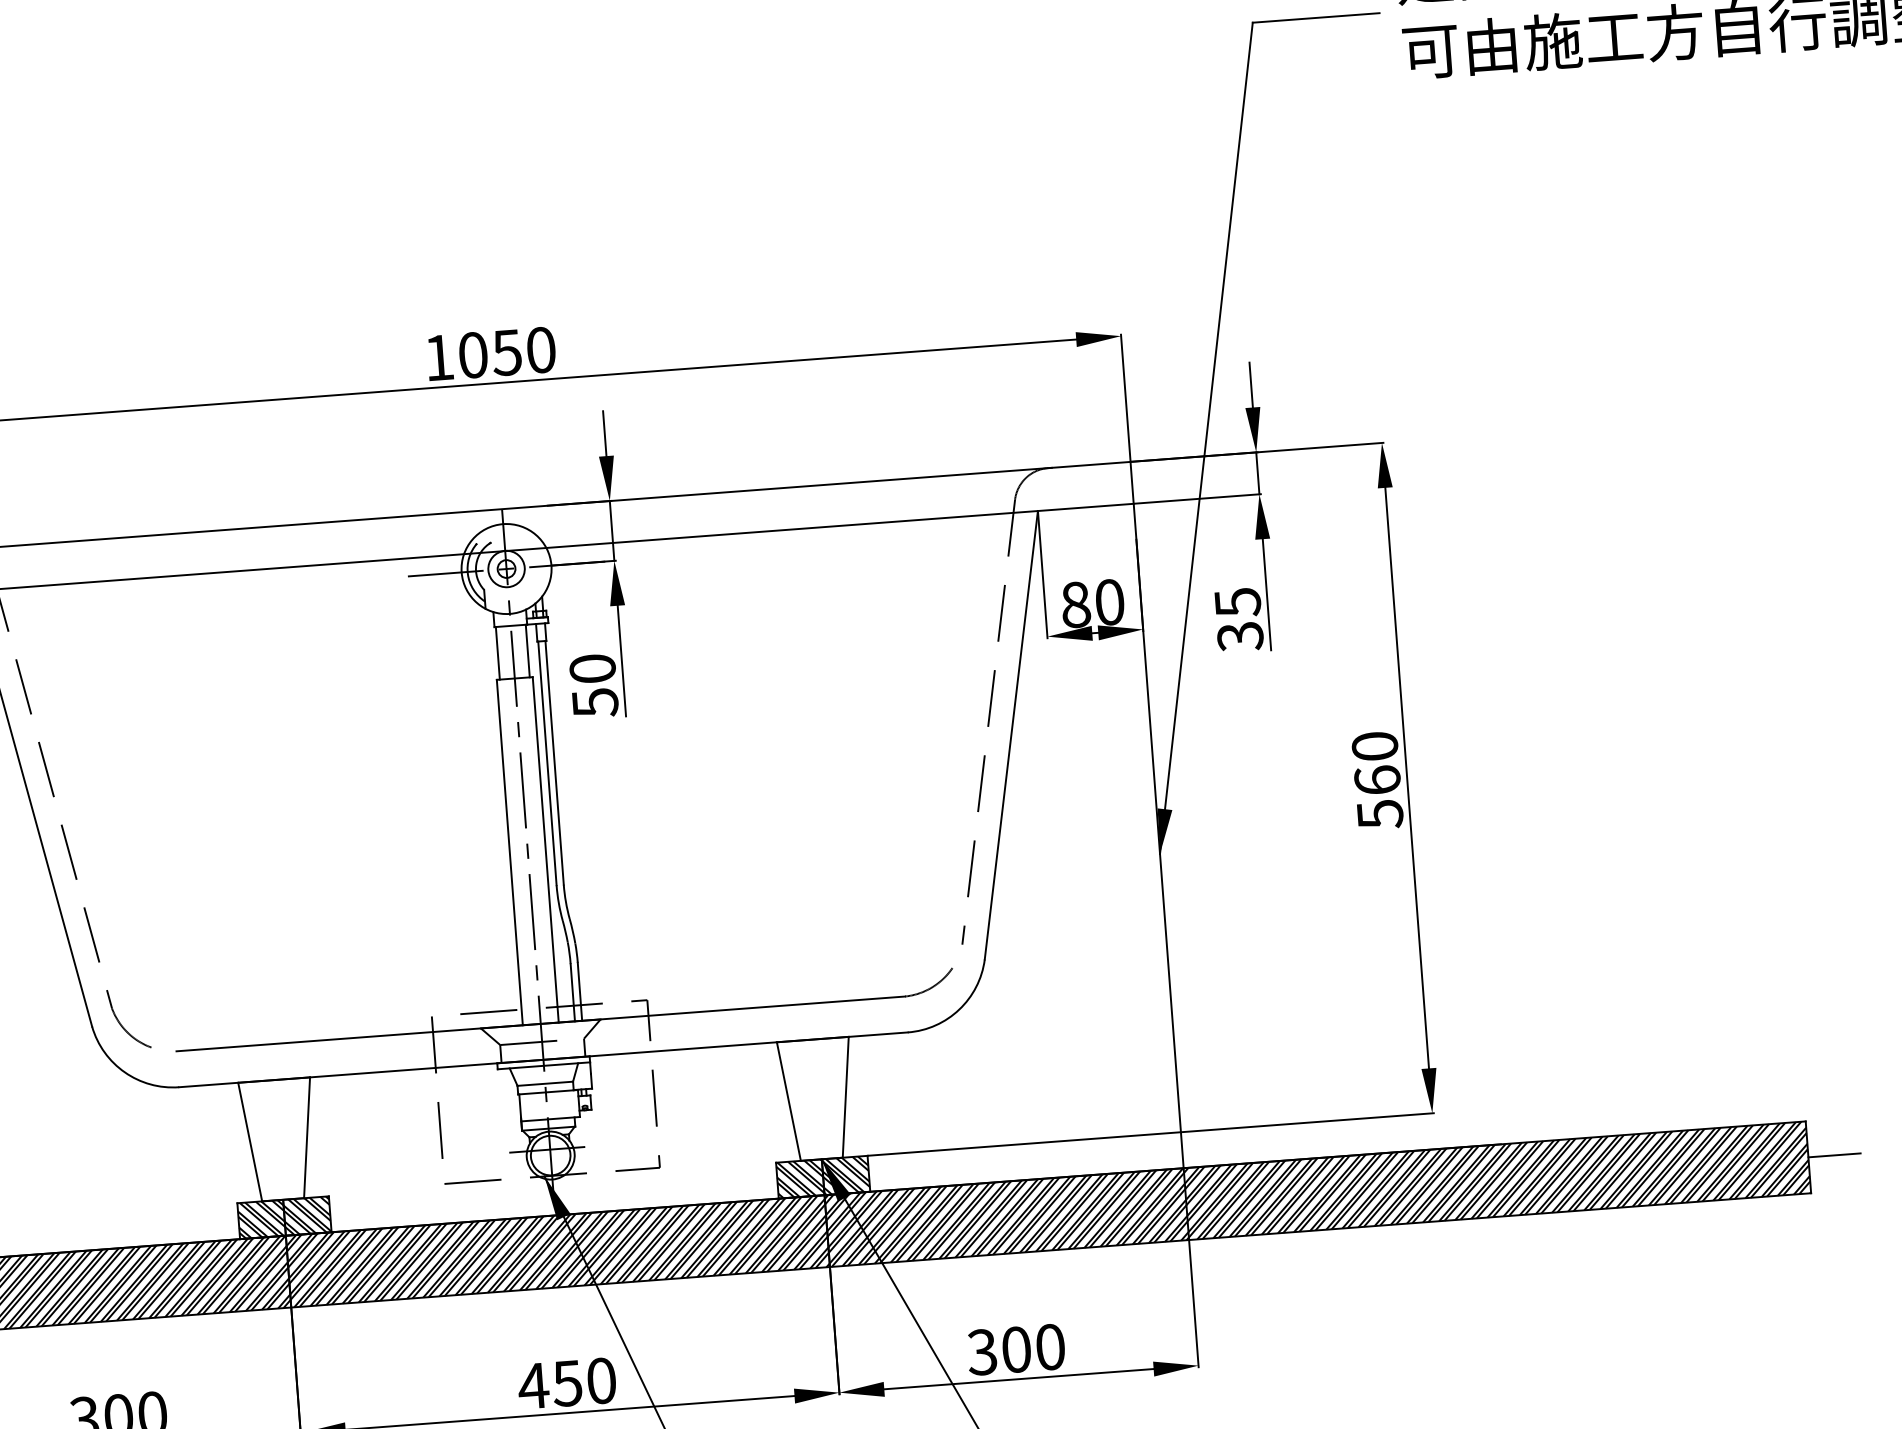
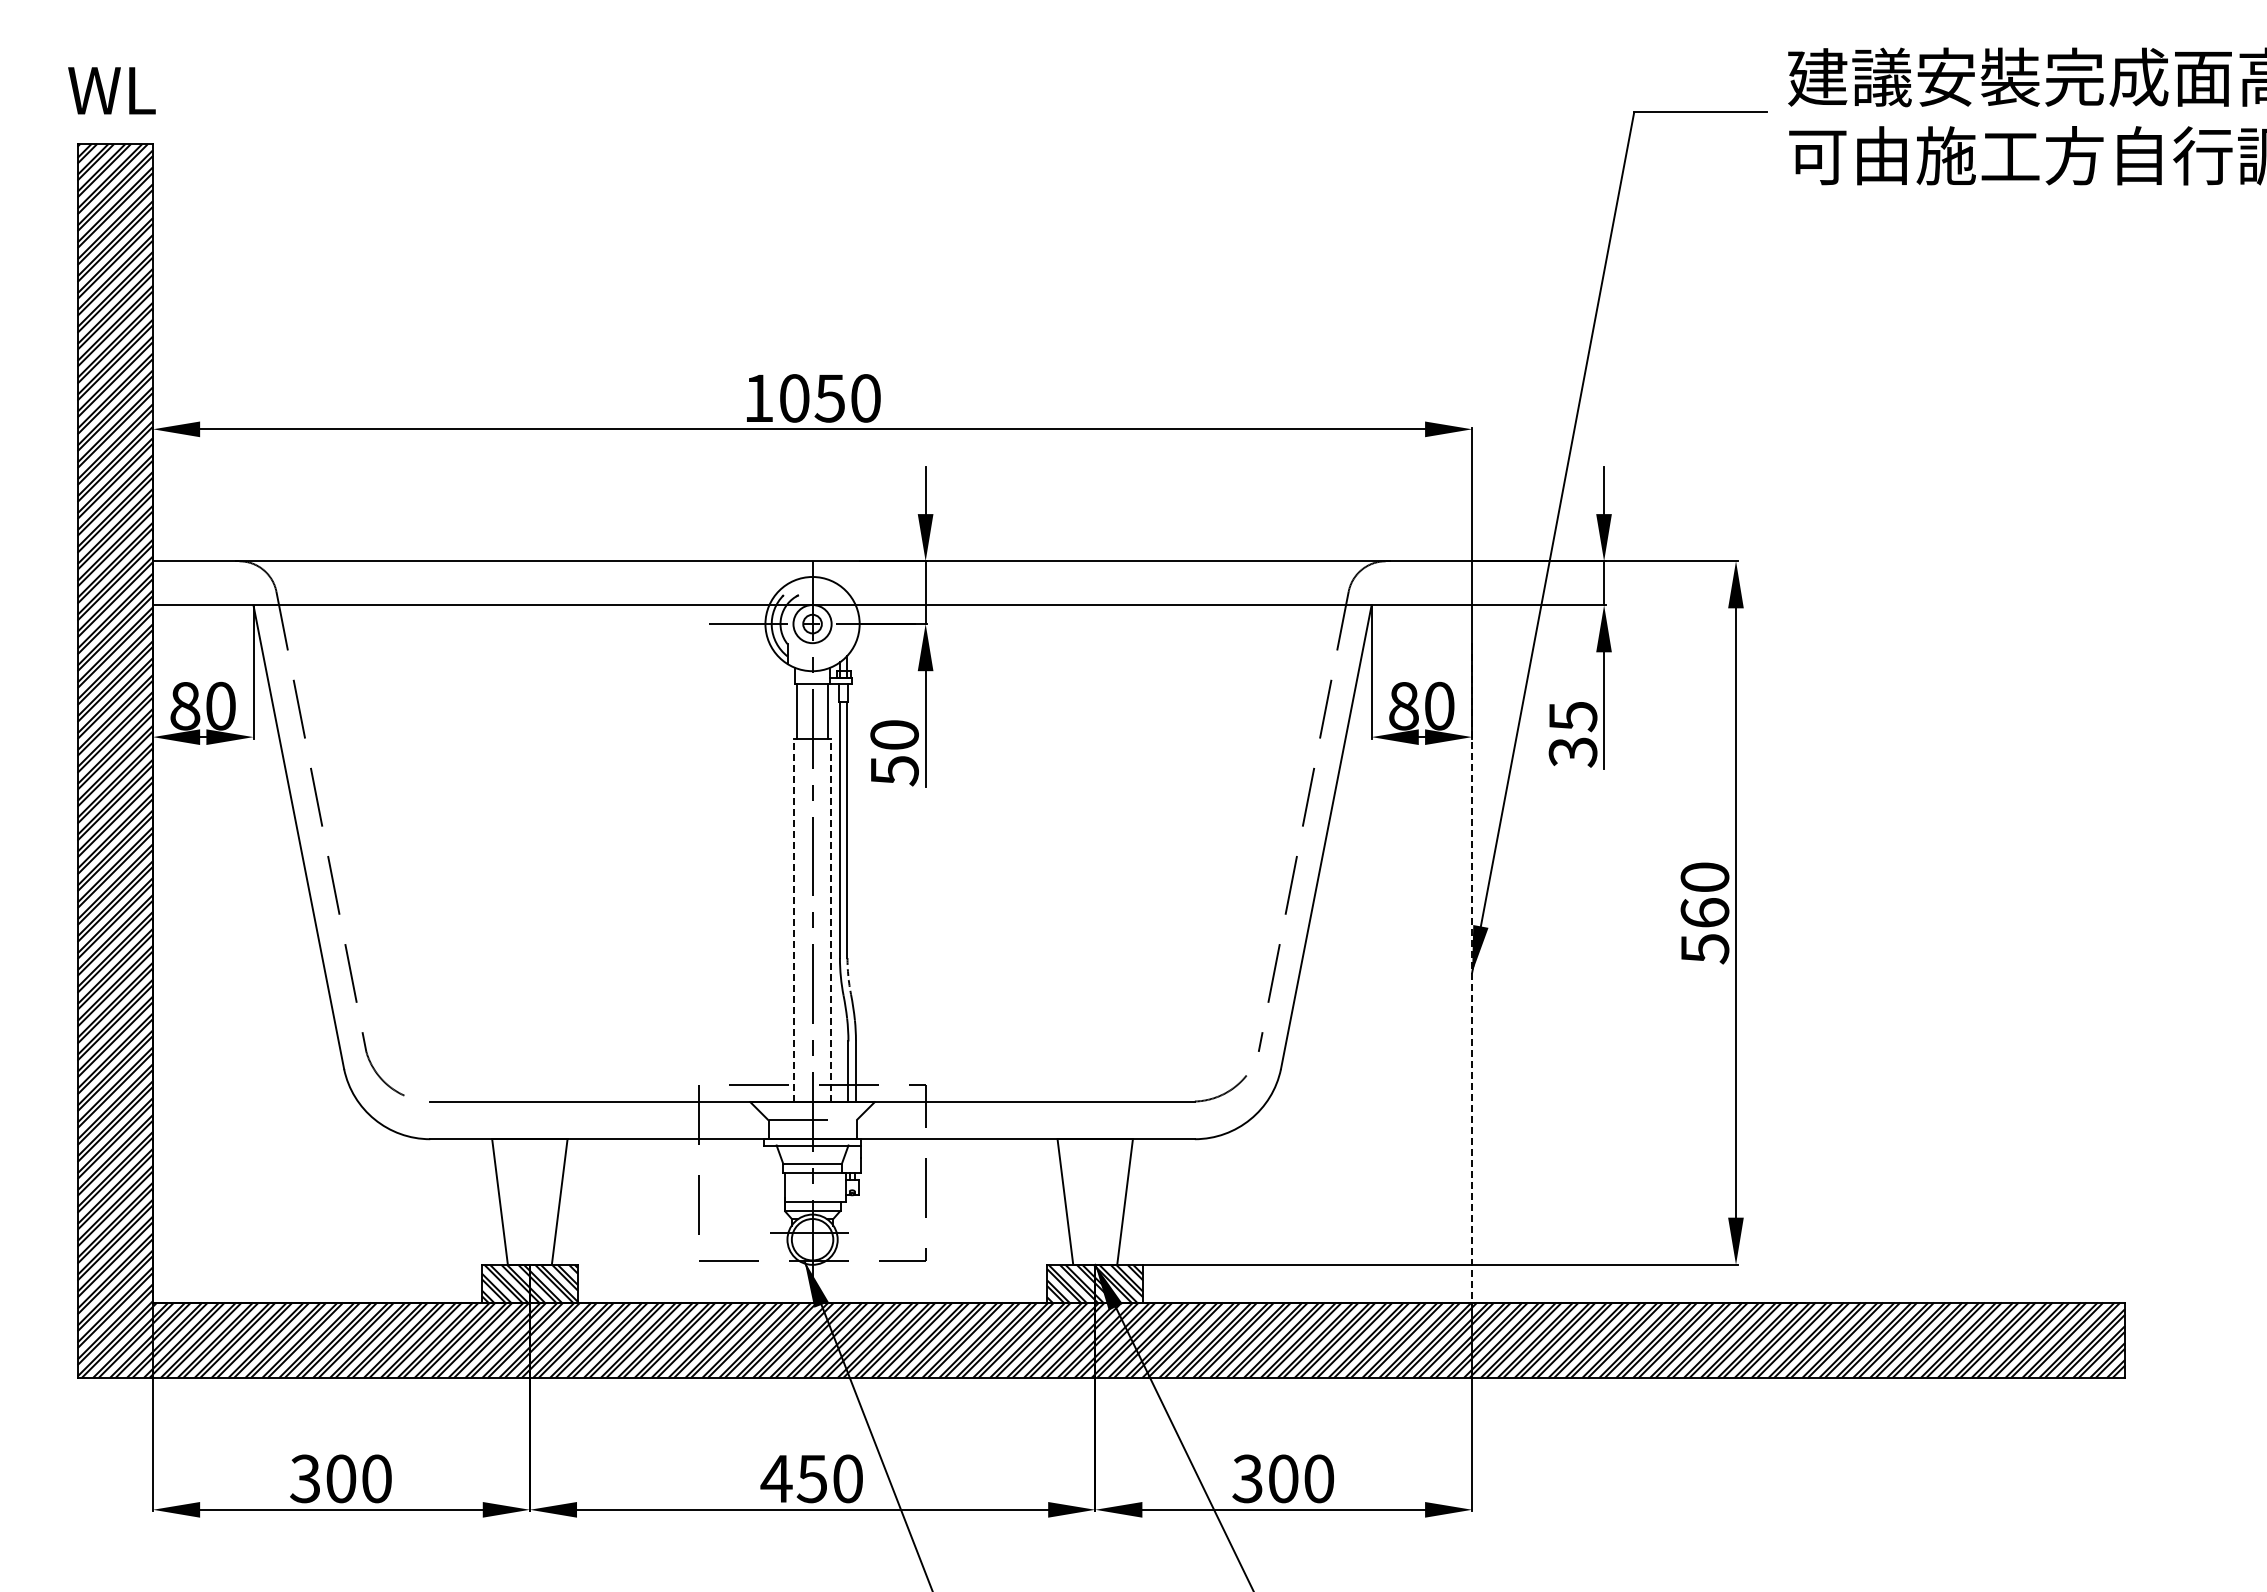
line: (545, 849) -> (831, 919), solid -> dashed
line: (509, 851) -> (793, 919), solid -> dashed
line: (1160, 853) -> (1472, 972), solid -> dashed
arc: (566, 902) -> (848, 976), solid -> dashed
line: (1834, 1155) -> (2152, 1340), removed

